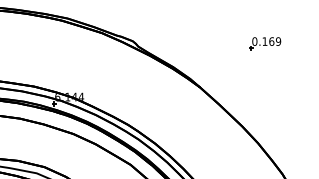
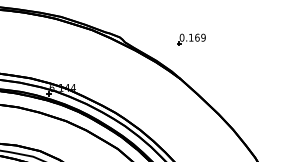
part: (265, 43) -> (191, 39), moved

